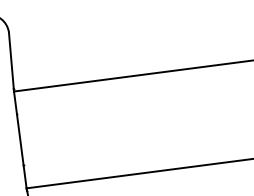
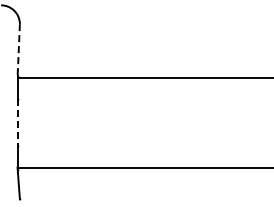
line: (11, 62) -> (18, 51), solid -> dashed
line: (20, 139) -> (17, 122), solid -> dashed

